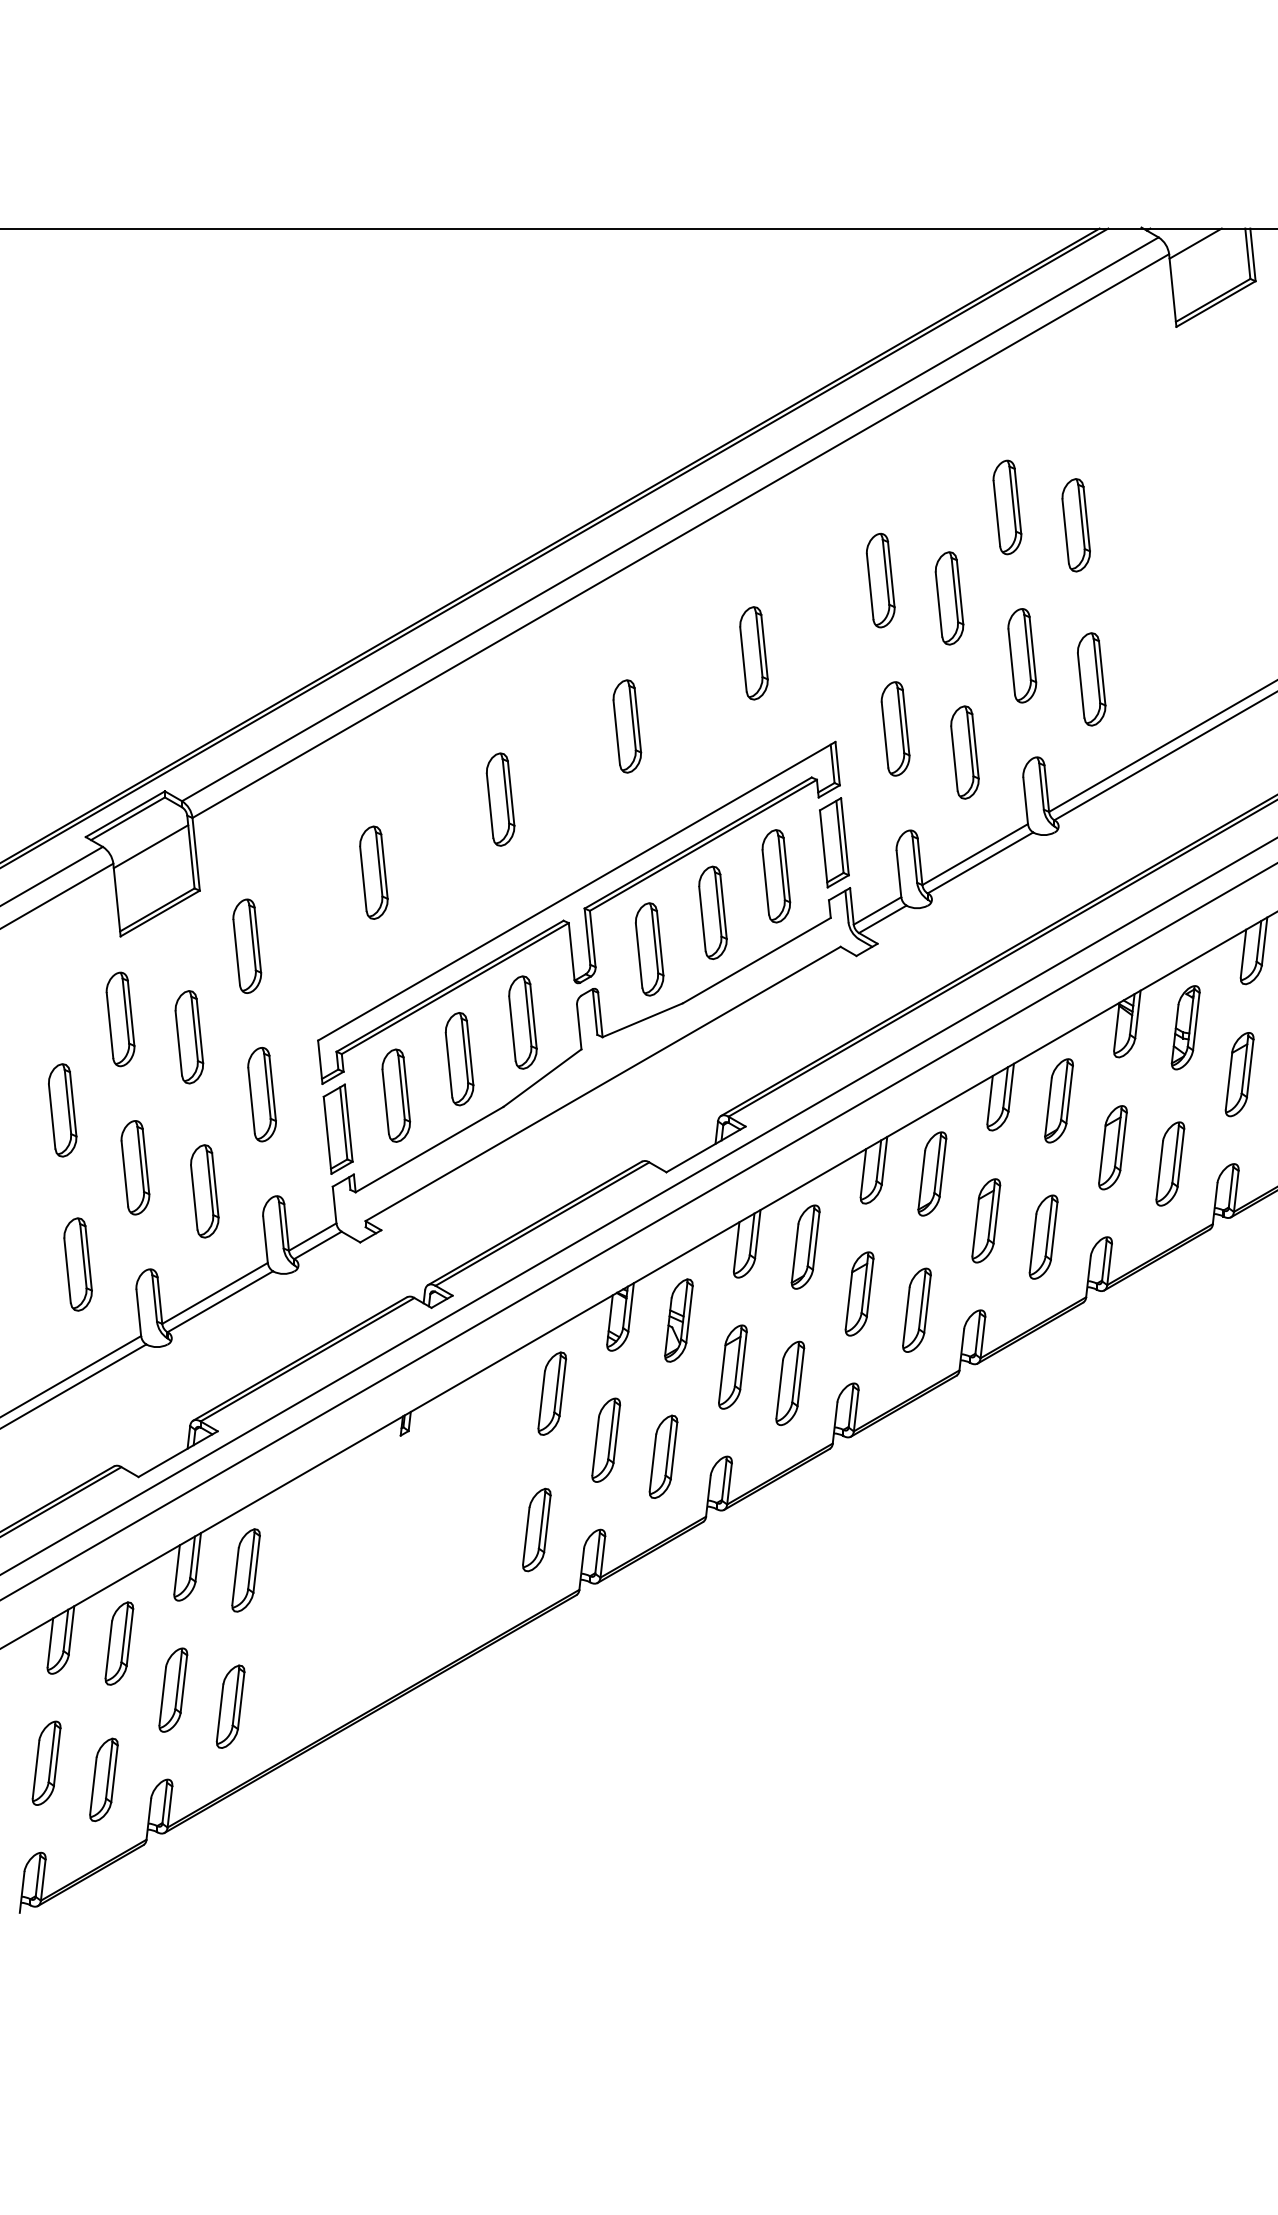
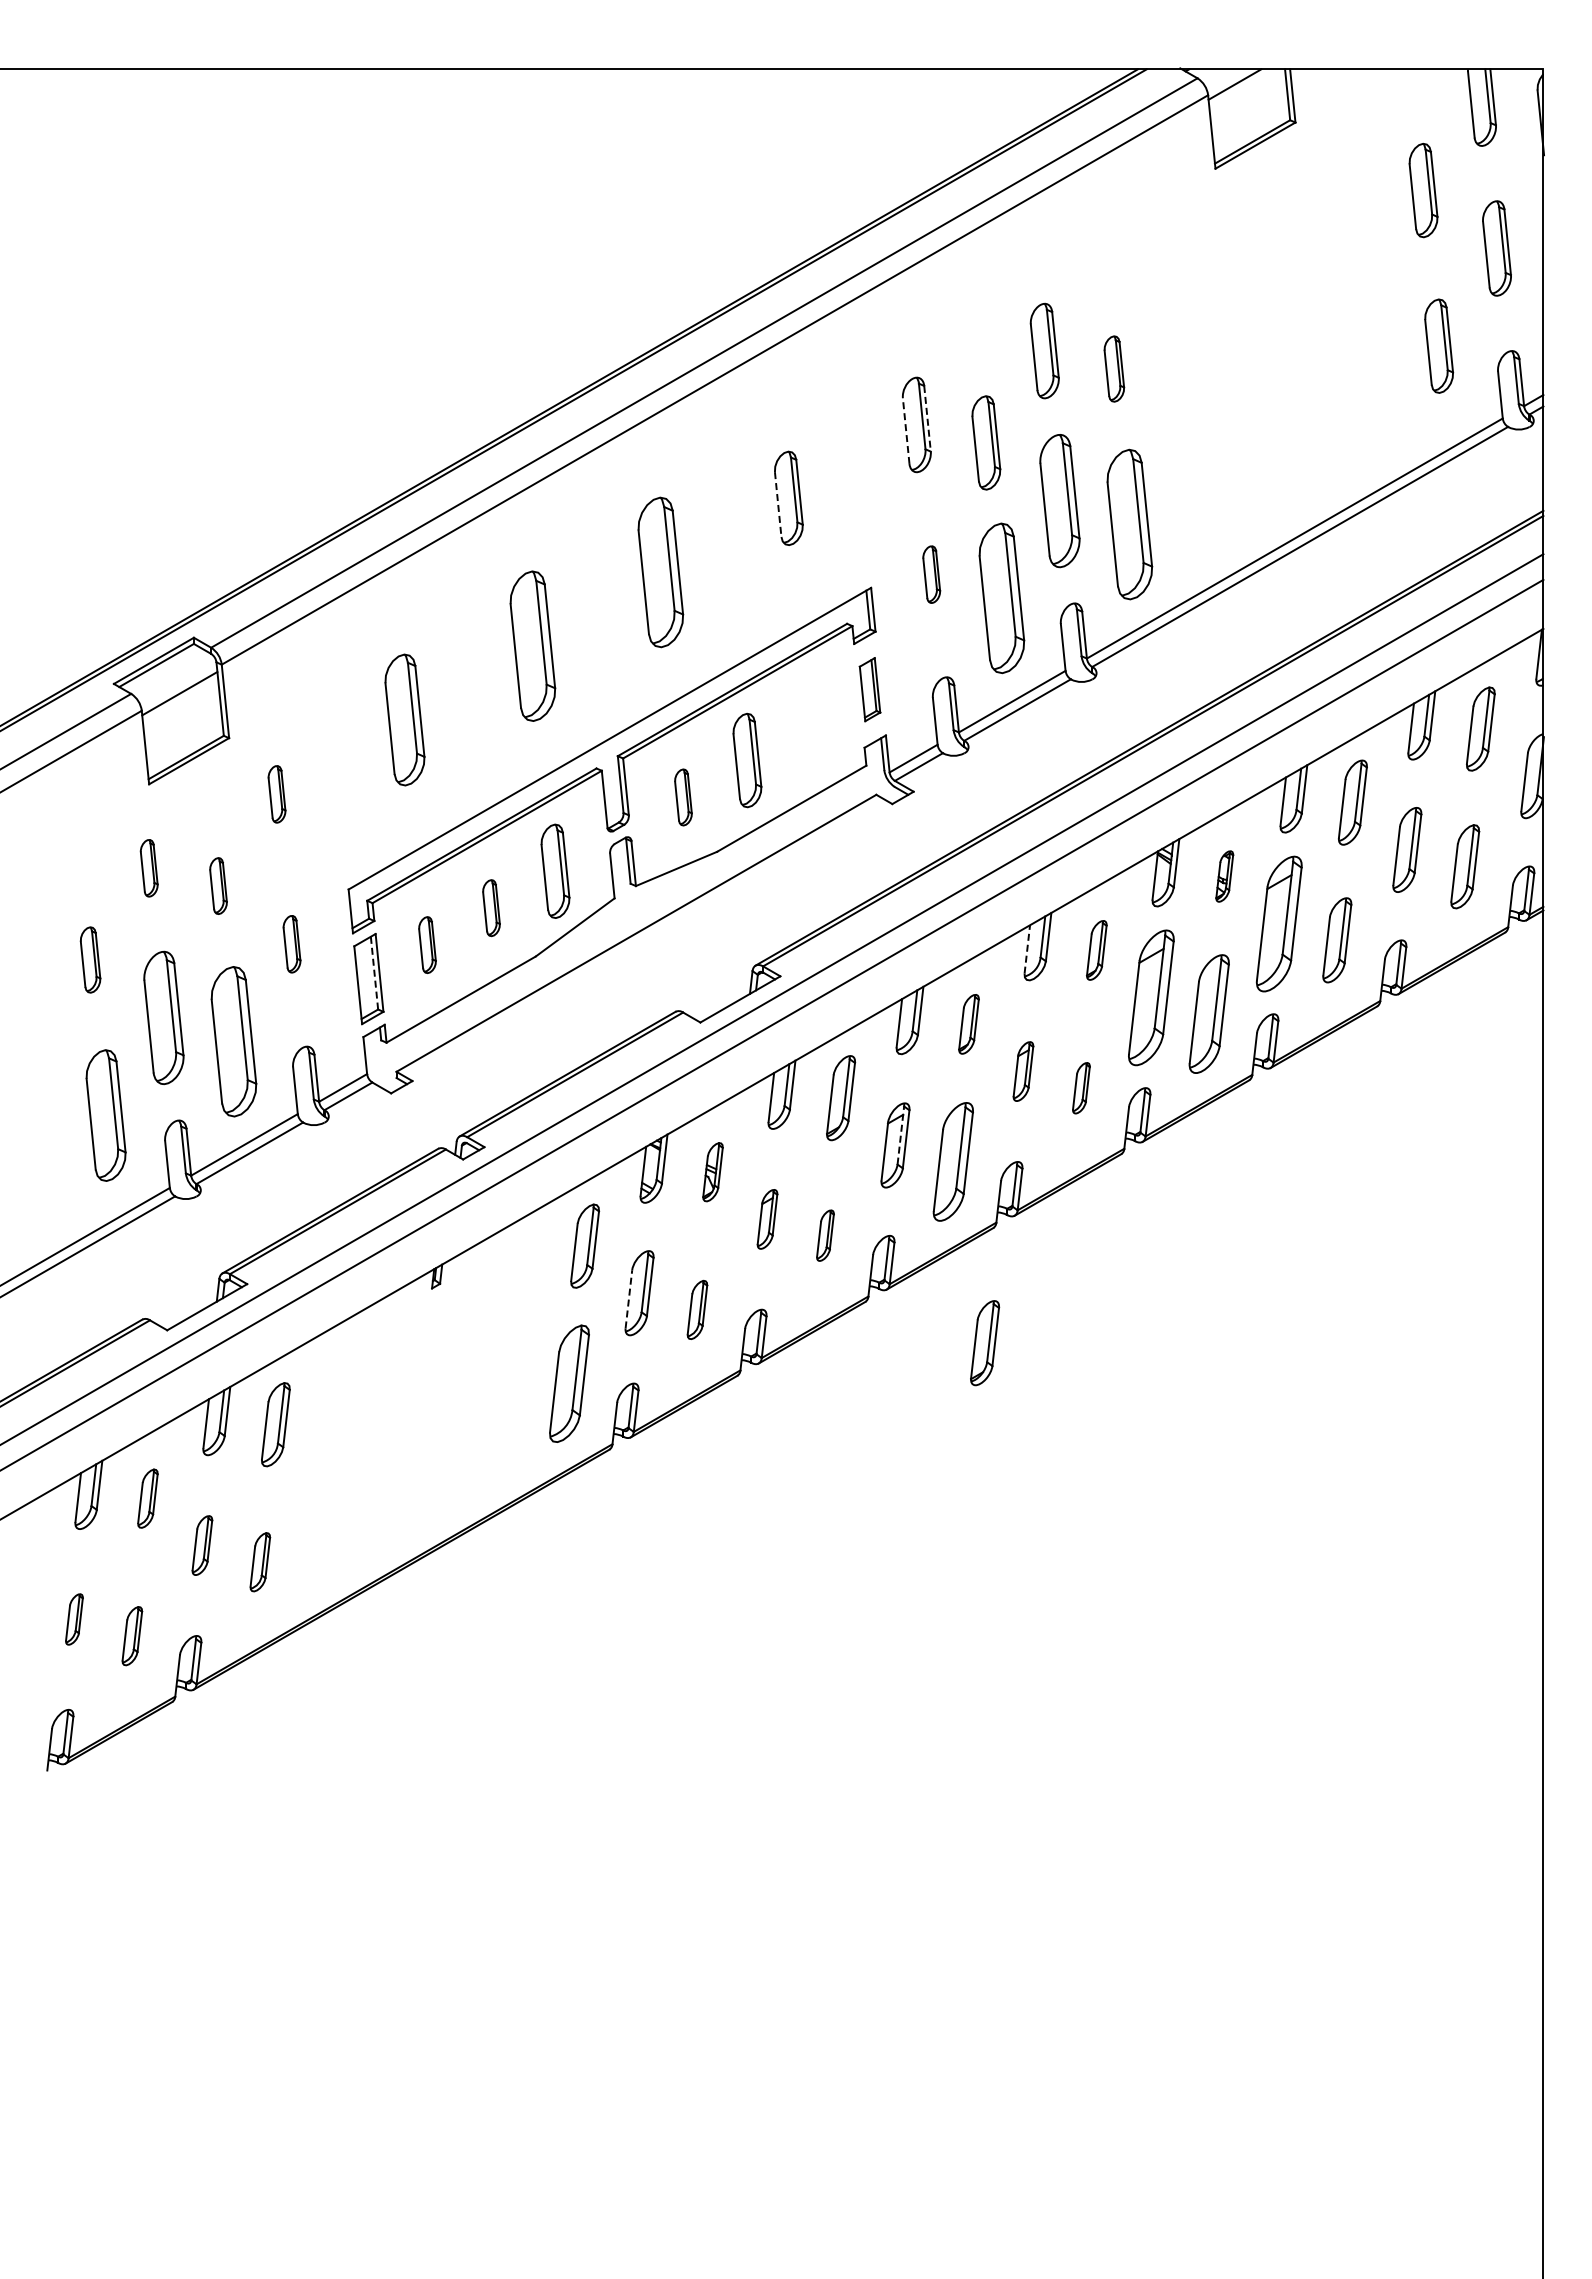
part: (1076, 524) -> (1114, 368), size x0.7
line: (891, 574) -> (927, 418), solid -> dashed
line: (870, 587) -> (906, 431), solid -> dashed
part: (1021, 655) -> (1059, 500), size x1.4
line: (743, 659) -> (778, 504), solid -> dashed
part: (1091, 679) -> (1129, 524), size x1.6
part: (626, 725) -> (660, 571), size x1.6
part: (895, 728) -> (931, 574), size x0.6
part: (964, 752) -> (1001, 598), size x1.6
part: (500, 798) -> (532, 645), size x1.6
part: (833, 842) -> (869, 689), size x0.7
part: (373, 872) -> (404, 719), size x1.4
part: (776, 876) -> (811, 723), removed
part: (246, 946) -> (276, 794), size x0.6
part: (649, 949) -> (683, 797), size x0.6
part: (120, 1019) -> (149, 868), size x0.6
part: (1185, 1027) -> (1224, 876), size x0.6
part: (189, 1036) -> (218, 885), size x0.6
part: (459, 1058) -> (491, 907), size x0.6
part: (1239, 1074) -> (1279, 923), size x1.6
part: (261, 1095) -> (291, 944), size x0.6
part: (396, 1095) -> (427, 944), size x0.6
line: (990, 1098) -> (1027, 948), solid -> dashed
part: (1058, 1100) -> (1096, 950), size x0.7
part: (62, 1109) -> (90, 959), size x0.7
line: (343, 1123) -> (374, 973), solid -> dashed
part: (1113, 1147) -> (1151, 997), size x1.6
part: (1170, 1164) -> (1209, 1014), size x1.4
part: (135, 1167) -> (164, 1017), size x1.4
part: (931, 1174) -> (968, 1024), size x0.7
part: (205, 1191) -> (234, 1041), size x1.6
part: (986, 1220) -> (1023, 1071), size x0.7
part: (1043, 1237) -> (1081, 1088), size x0.6
part: (78, 1264) -> (106, 1115), size x1.4
line: (864, 1284) -> (900, 1135), solid -> dashed
part: (917, 1309) -> (953, 1161), size x1.4
part: (678, 1319) -> (712, 1171), size x0.7
part: (732, 1367) -> (767, 1219), size x0.7
part: (790, 1383) -> (825, 1235), size x0.6
line: (595, 1445) -> (628, 1298), solid -> dashed
part: (663, 1456) -> (697, 1309), size x0.7
part: (948, 1490) -> (985, 1343), added
part: (536, 1529) -> (569, 1383), size x1.4
part: (118, 1643) -> (147, 1498), size x0.7
part: (173, 1690) -> (202, 1545), size x0.7
part: (230, 1705) -> (260, 1561), size x0.7
part: (46, 1763) -> (74, 1619), size x0.6
part: (104, 1779) -> (132, 1635), size x0.7

